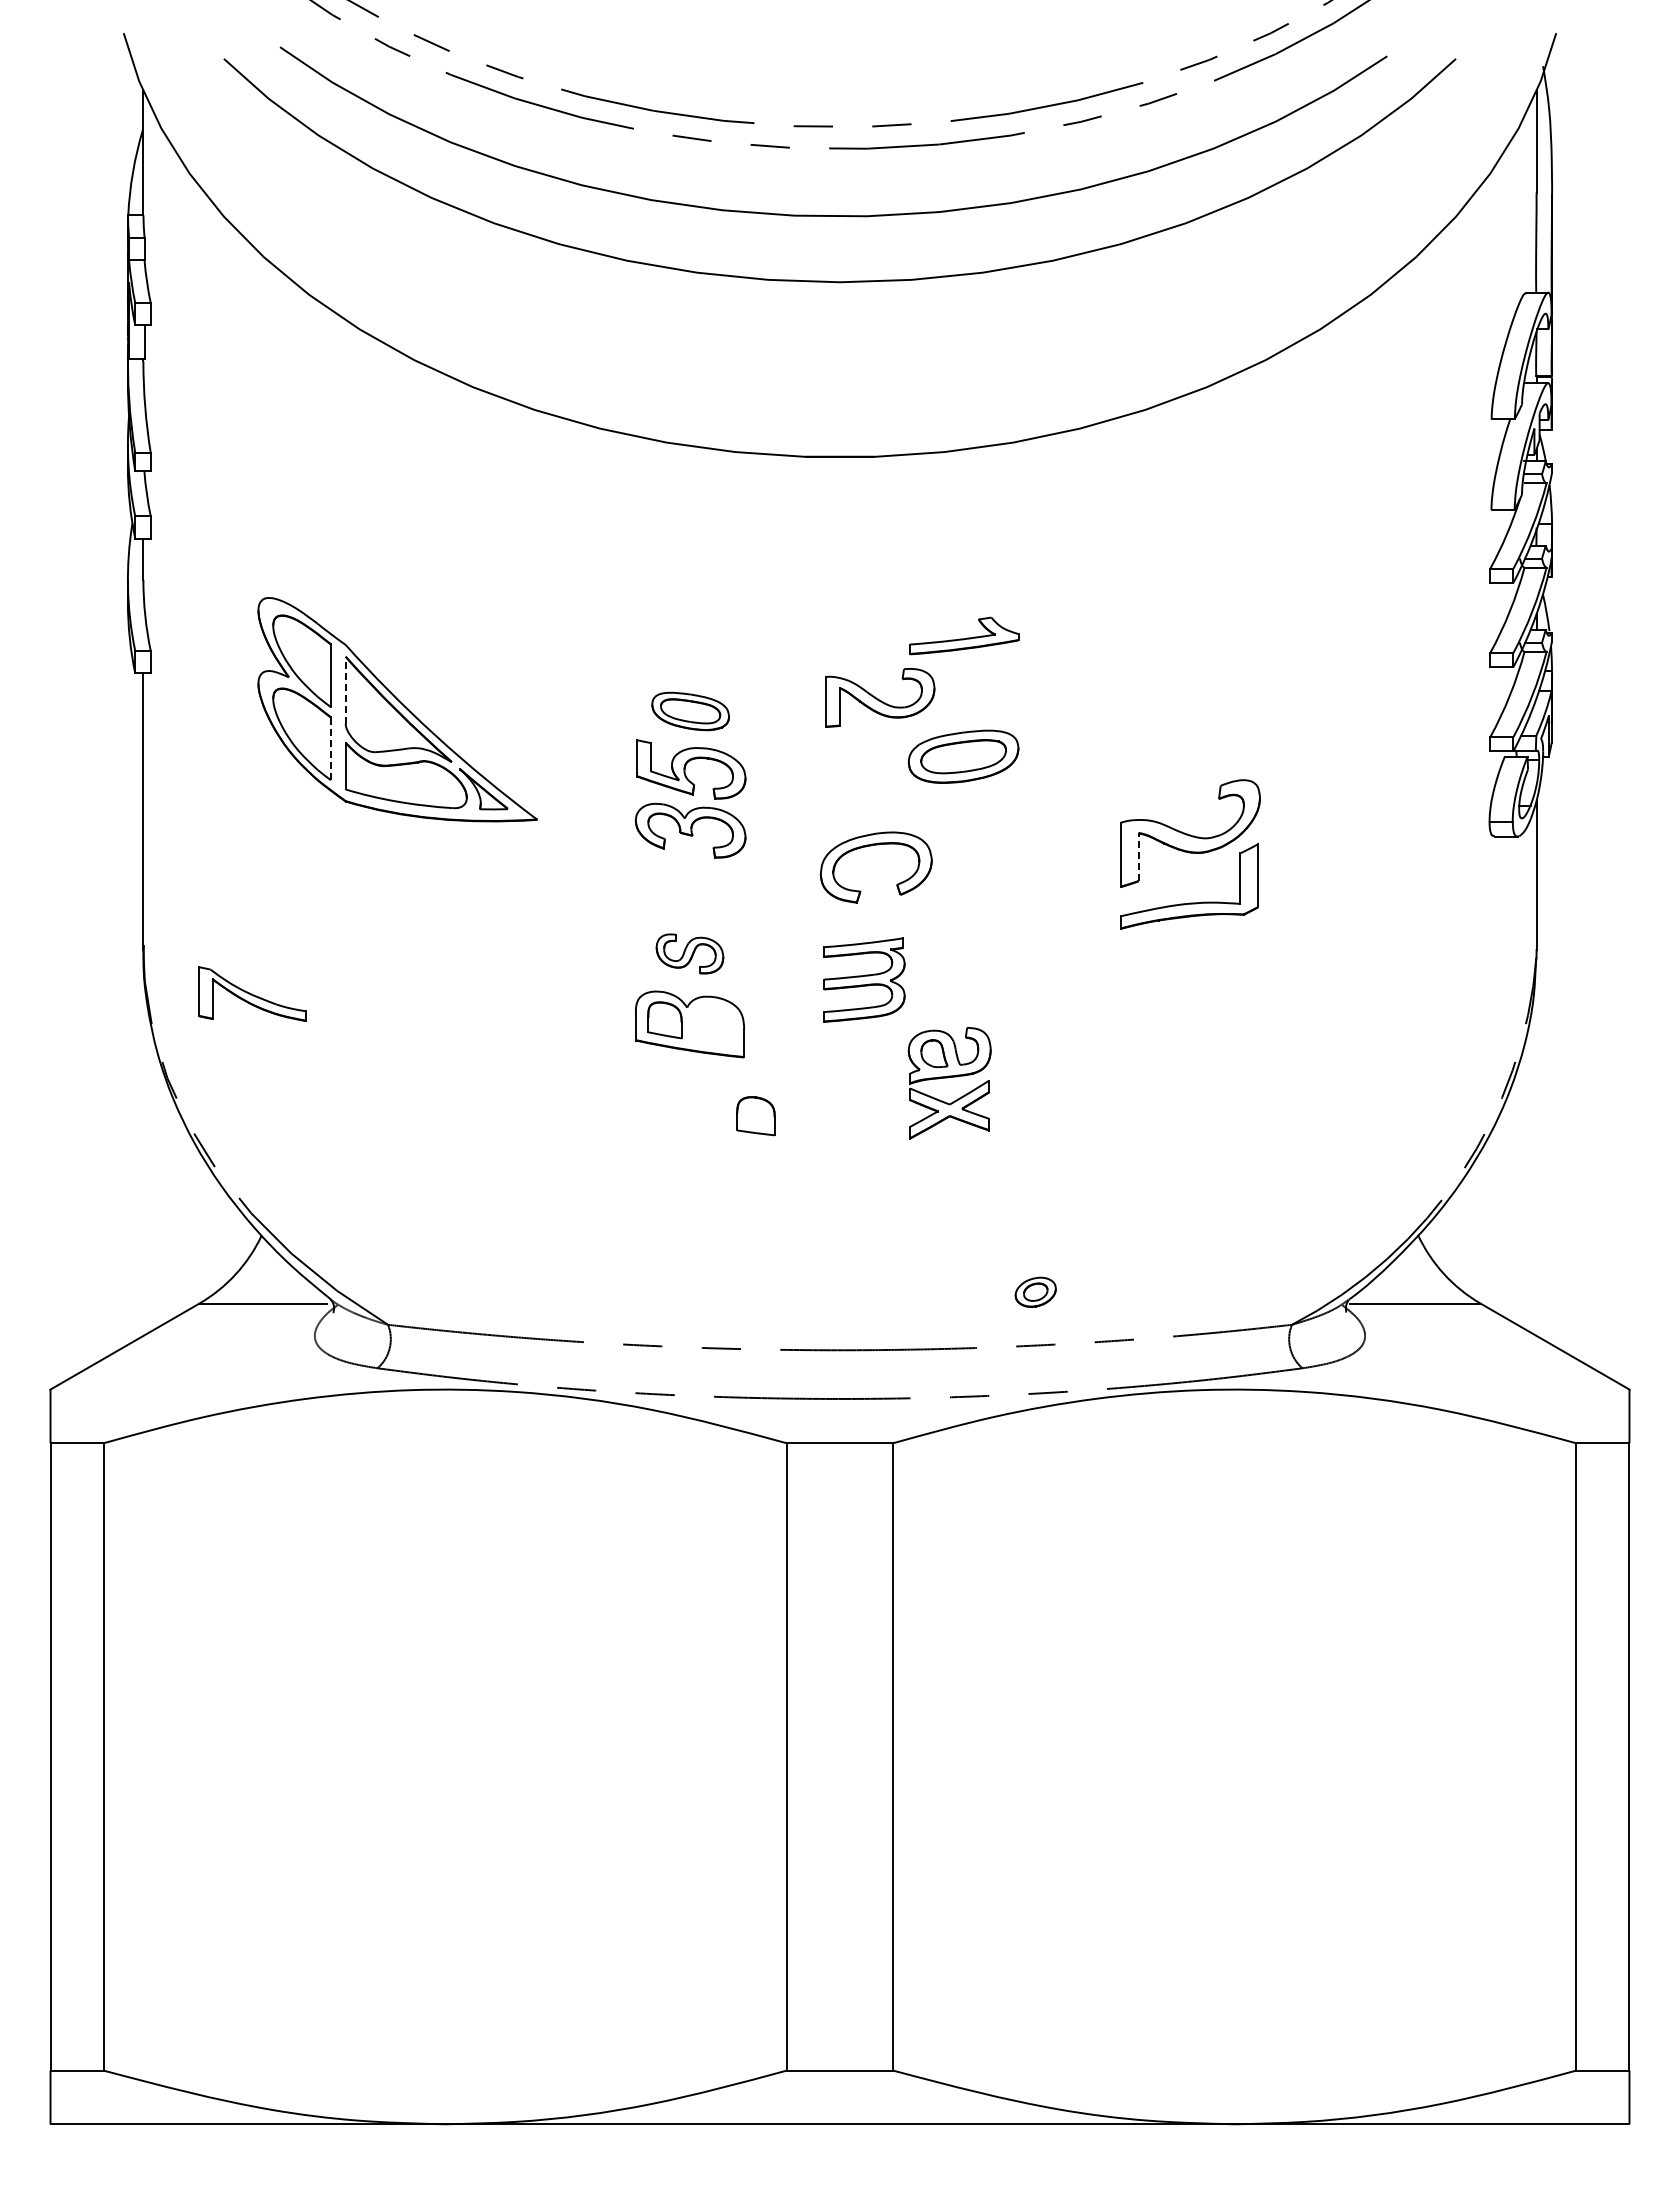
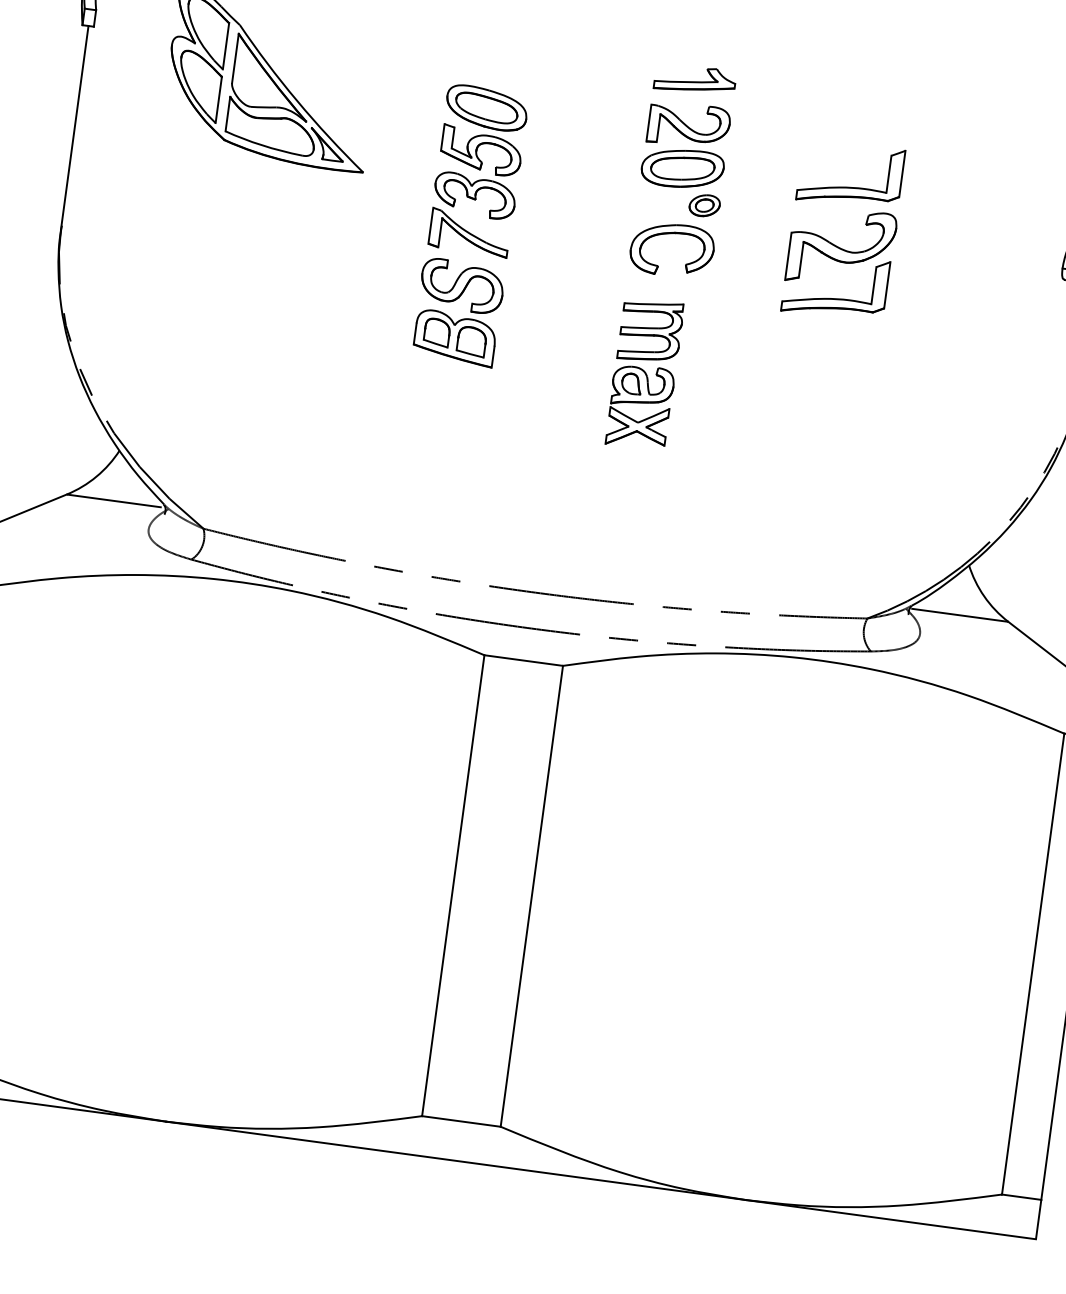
line: (345, 689) -> (235, 57), dashed -> solid
part: (880, 697) -> (689, 125), moved
part: (690, 711) -> (486, 108), size x1.43
line: (330, 749) -> (218, 100), dashed -> solid
part: (1194, 750) -> (852, 186), added
part: (871, 846) -> (670, 234), moved
line: (1138, 856) -> (801, 259), dashed -> solid
part: (689, 953) -> (461, 285), size x1.67
part: (864, 979) -> (650, 330), moved
part: (252, 993) -> (469, 232), moved
part: (755, 1116) -> (471, 341), moved
part: (1035, 1291) -> (704, 205), moved

